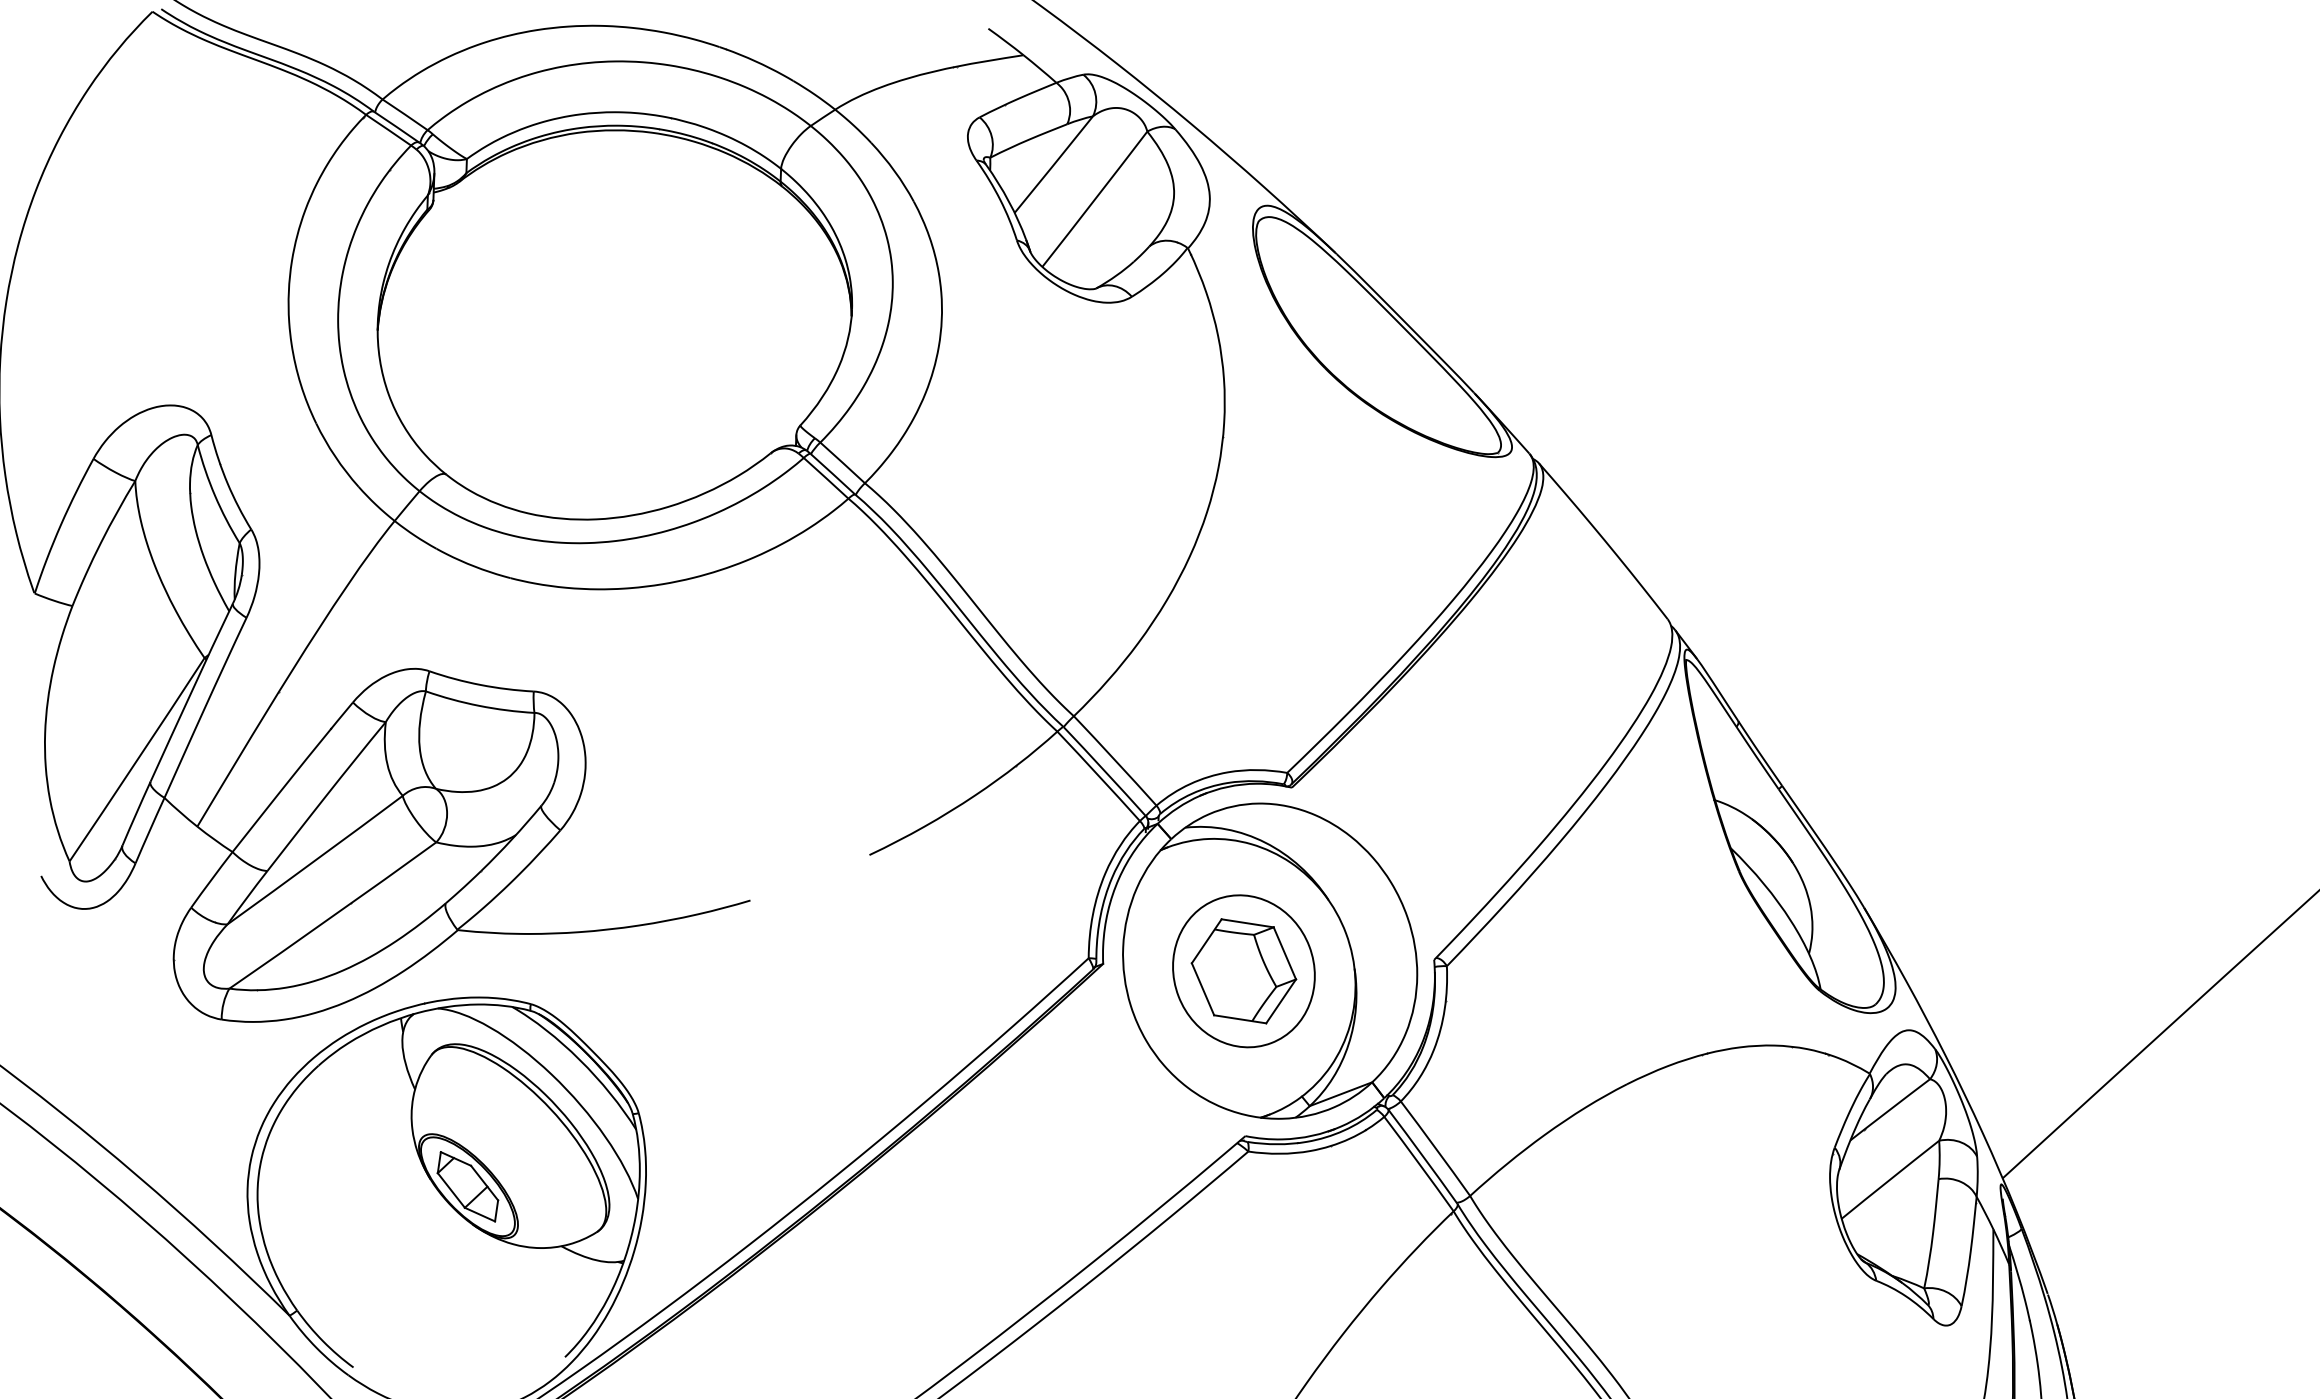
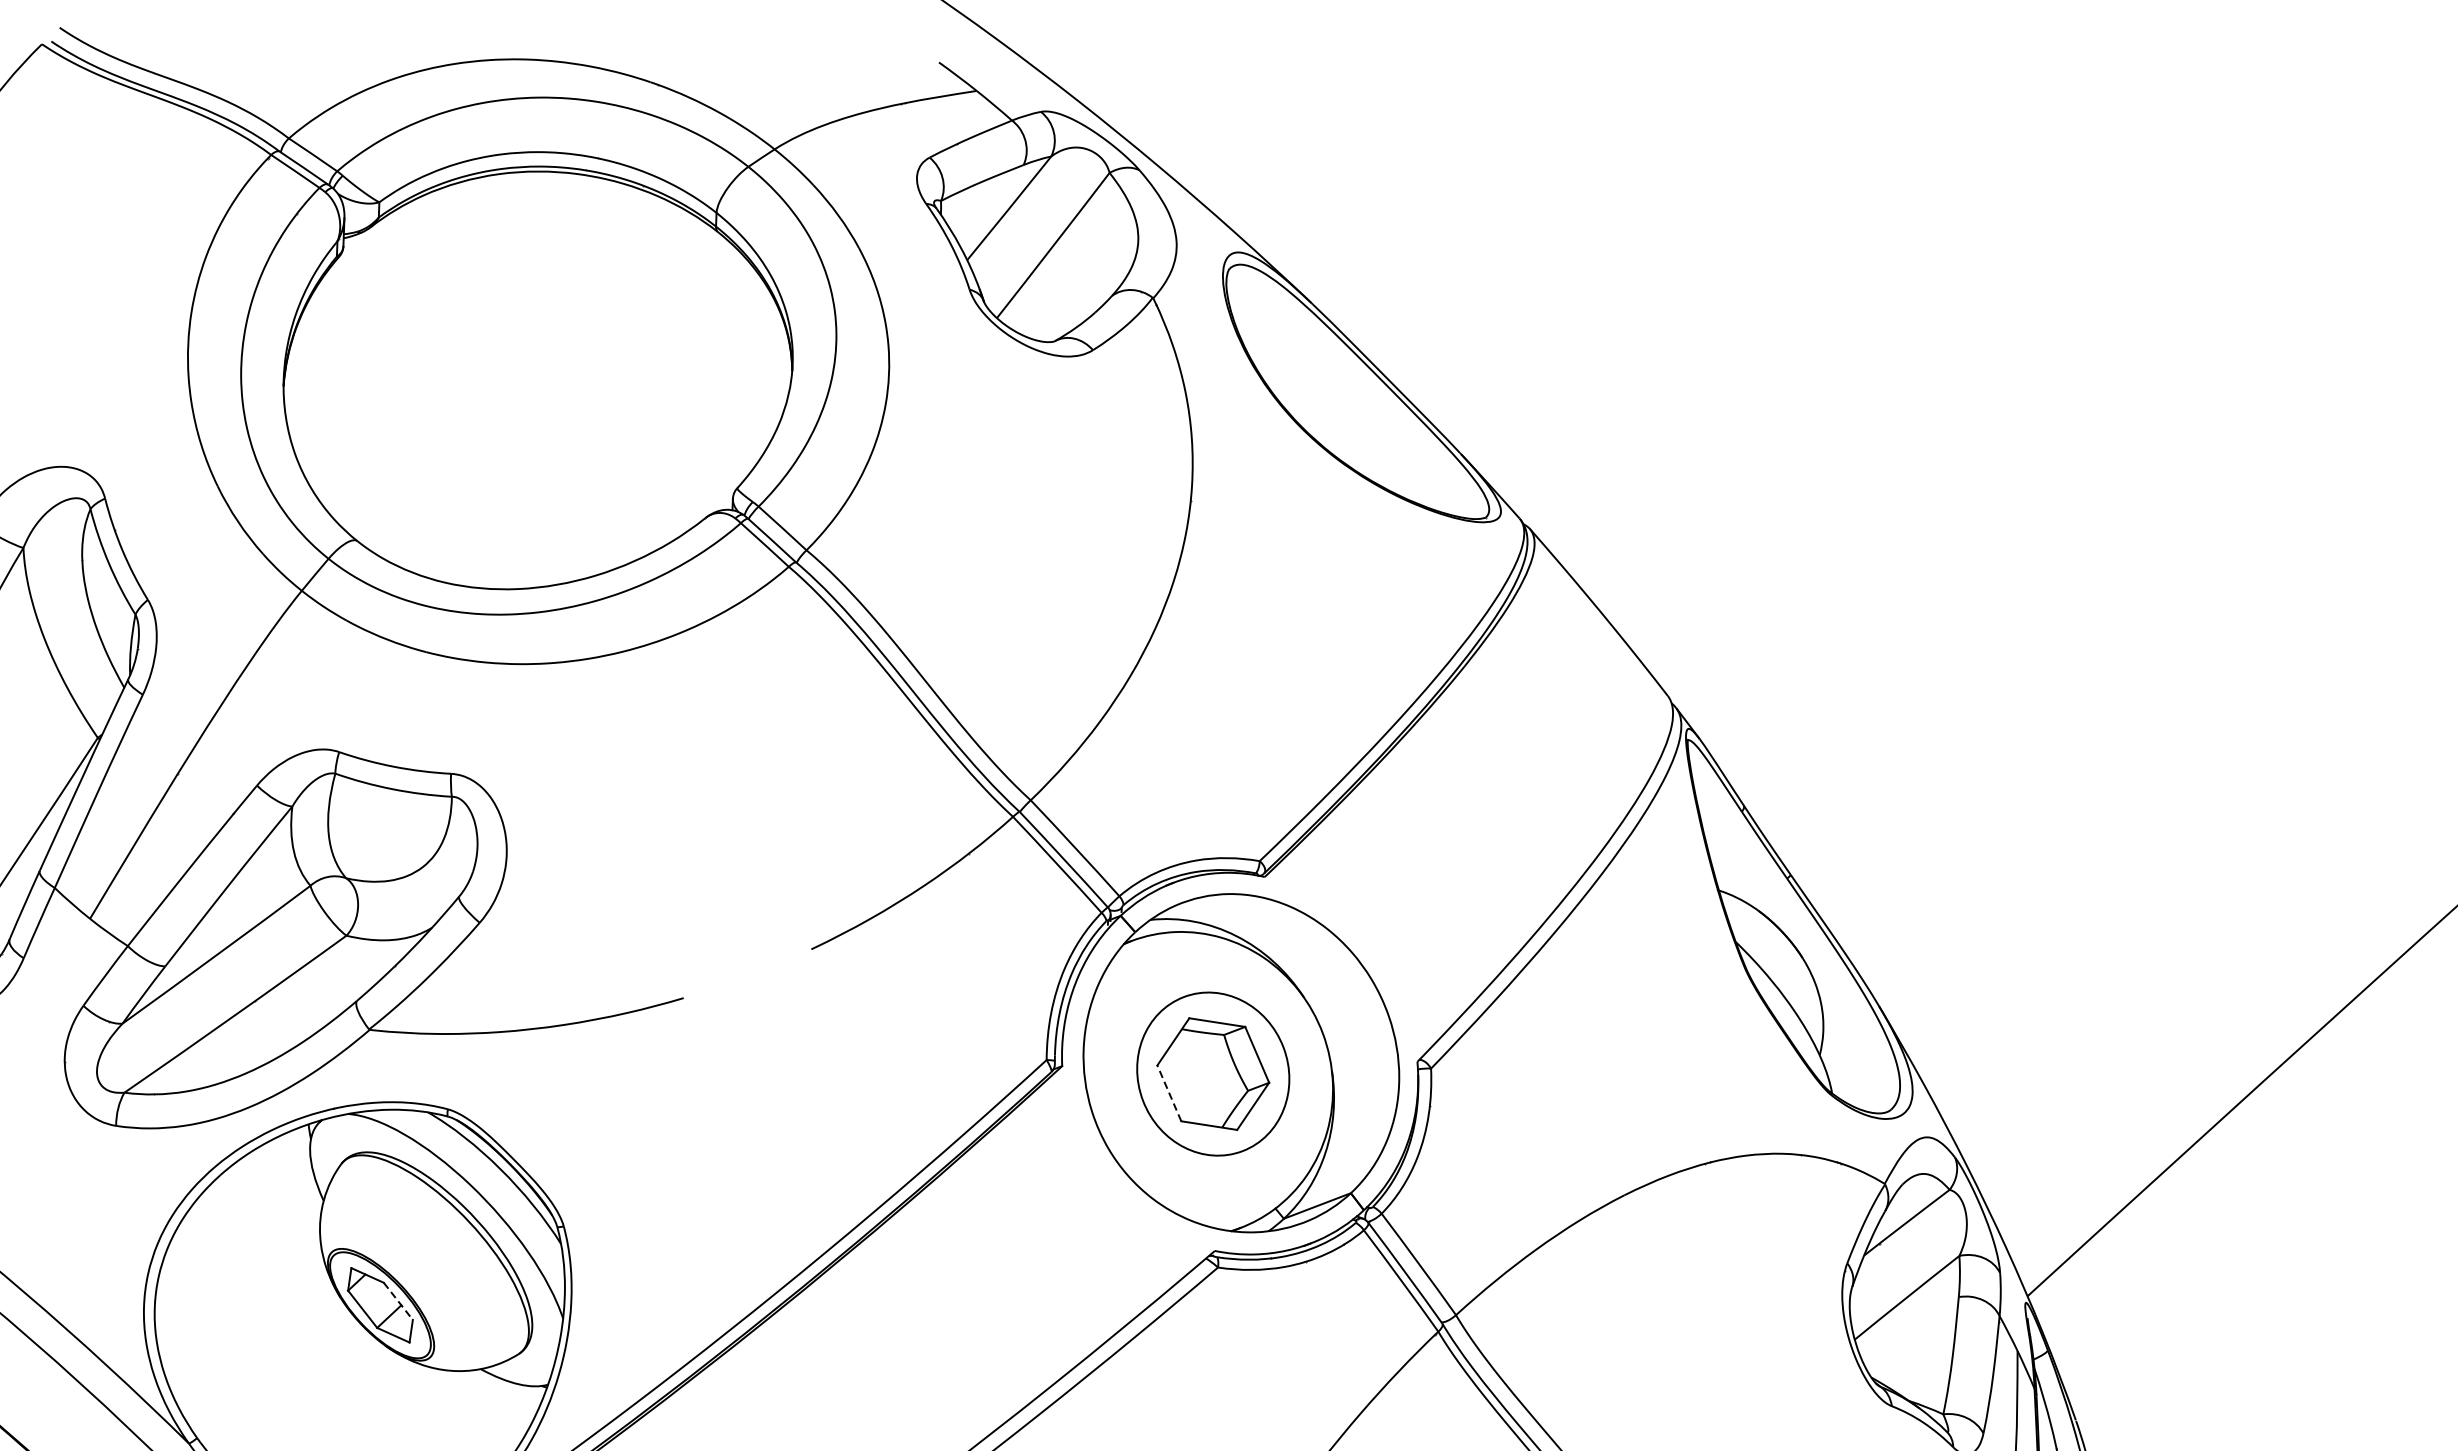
line: (1202, 988) -> (1168, 1092), solid -> dashed
line: (484, 1183) -> (398, 1301), solid -> dashed

